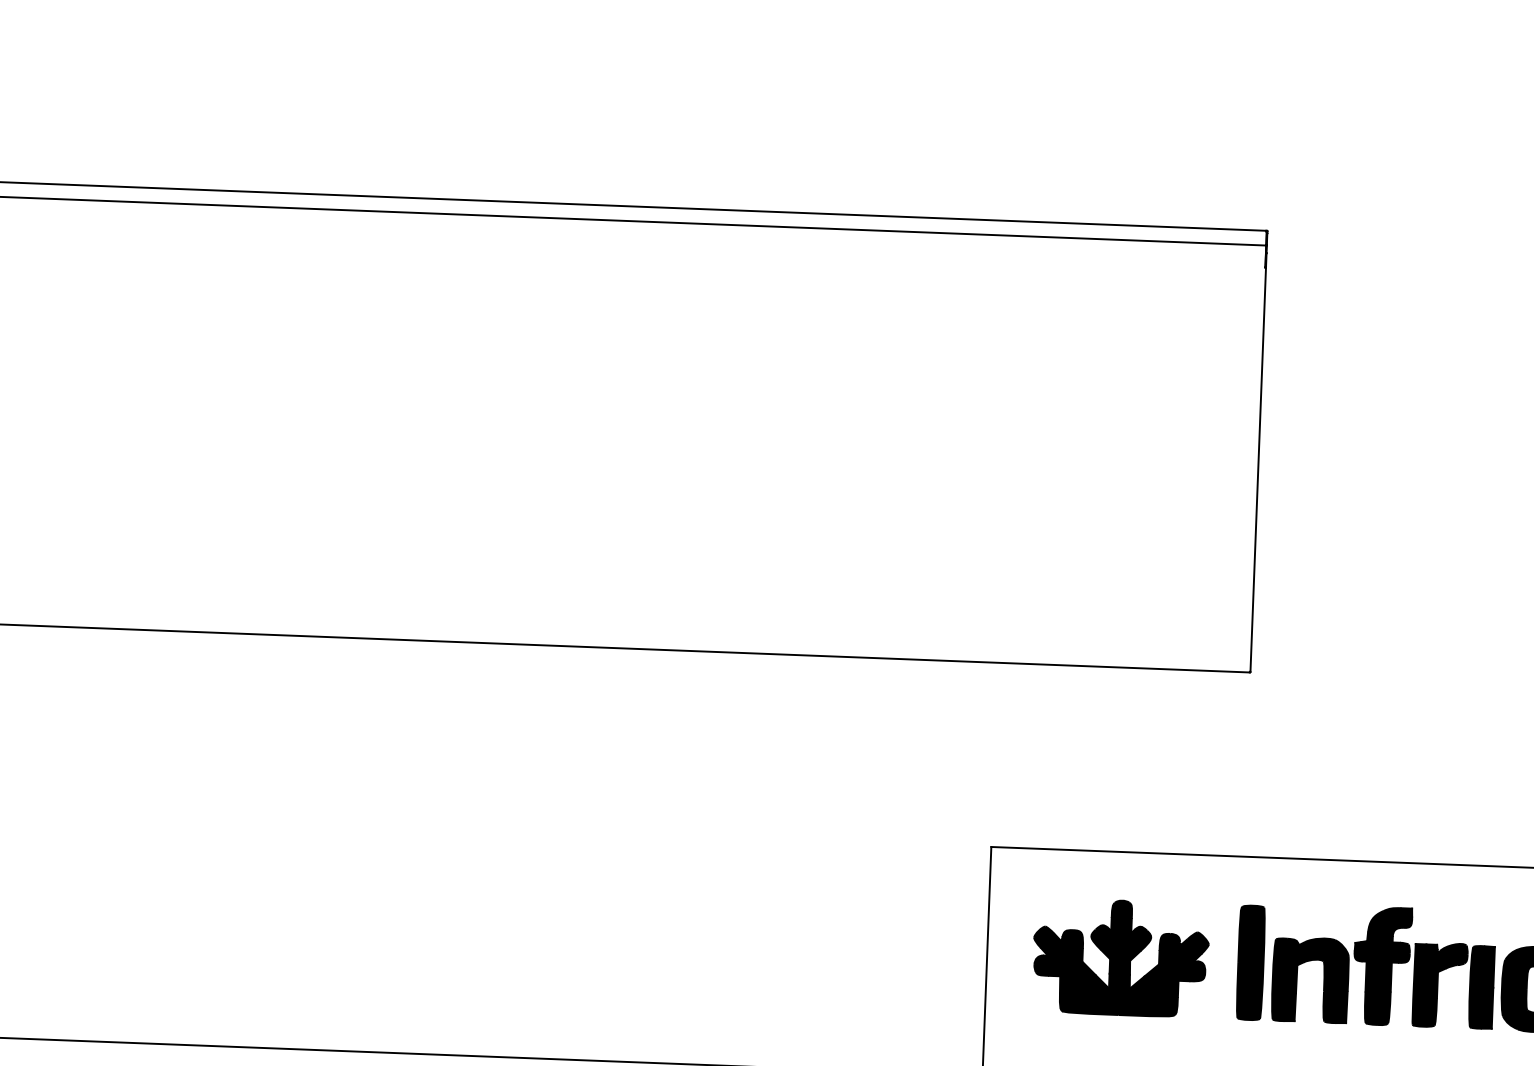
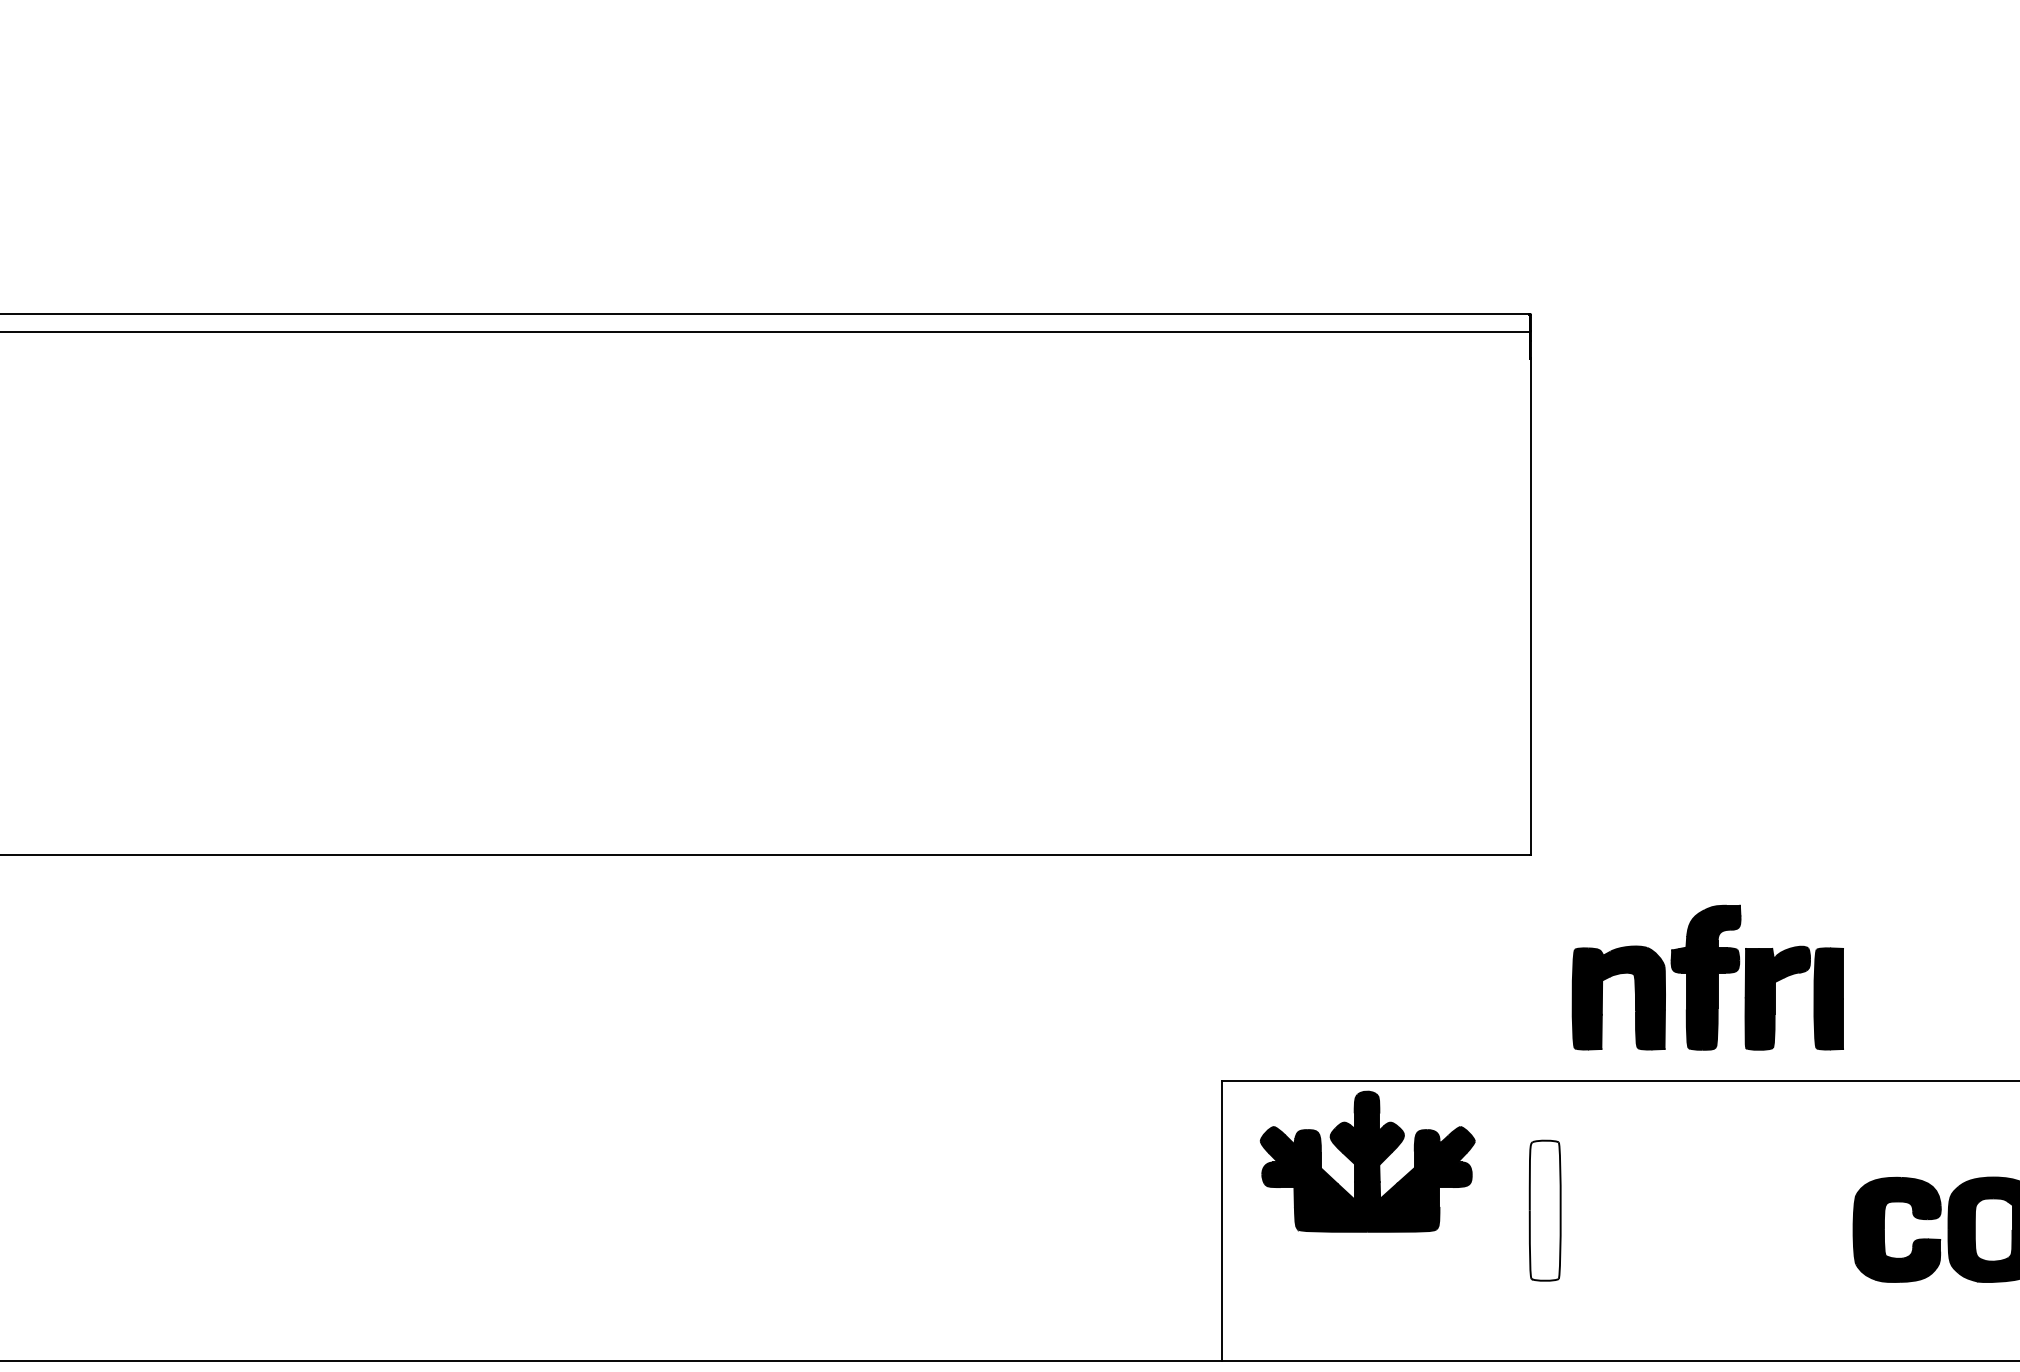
part: (1120, 957) -> (1367, 1161), moved
fill: (1250, 962) -> (1544, 1210), removed
part: (1383, 966) -> (1707, 977), moved

